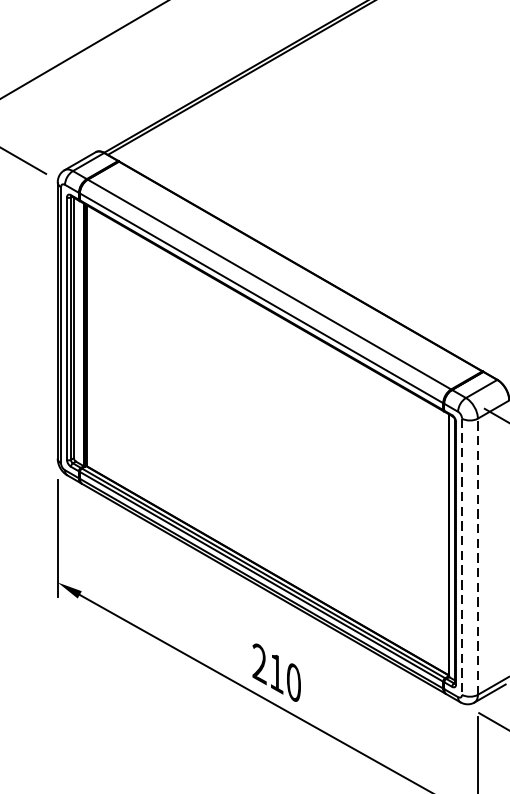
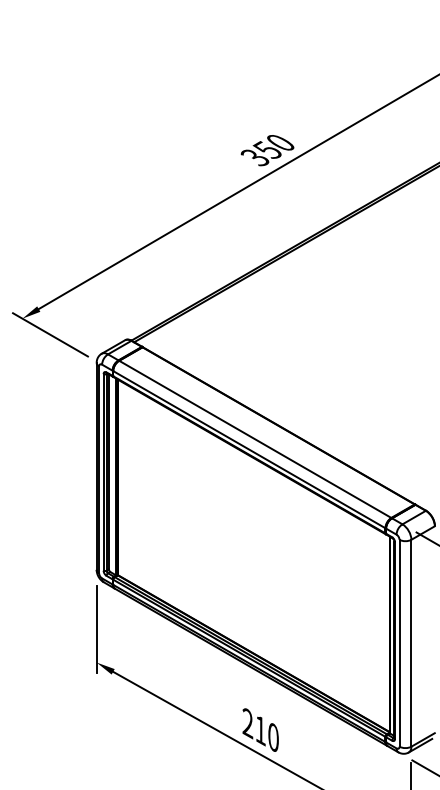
line: (478, 555) -> (411, 642), dashed -> solid
line: (462, 557) -> (399, 643), dashed -> solid

